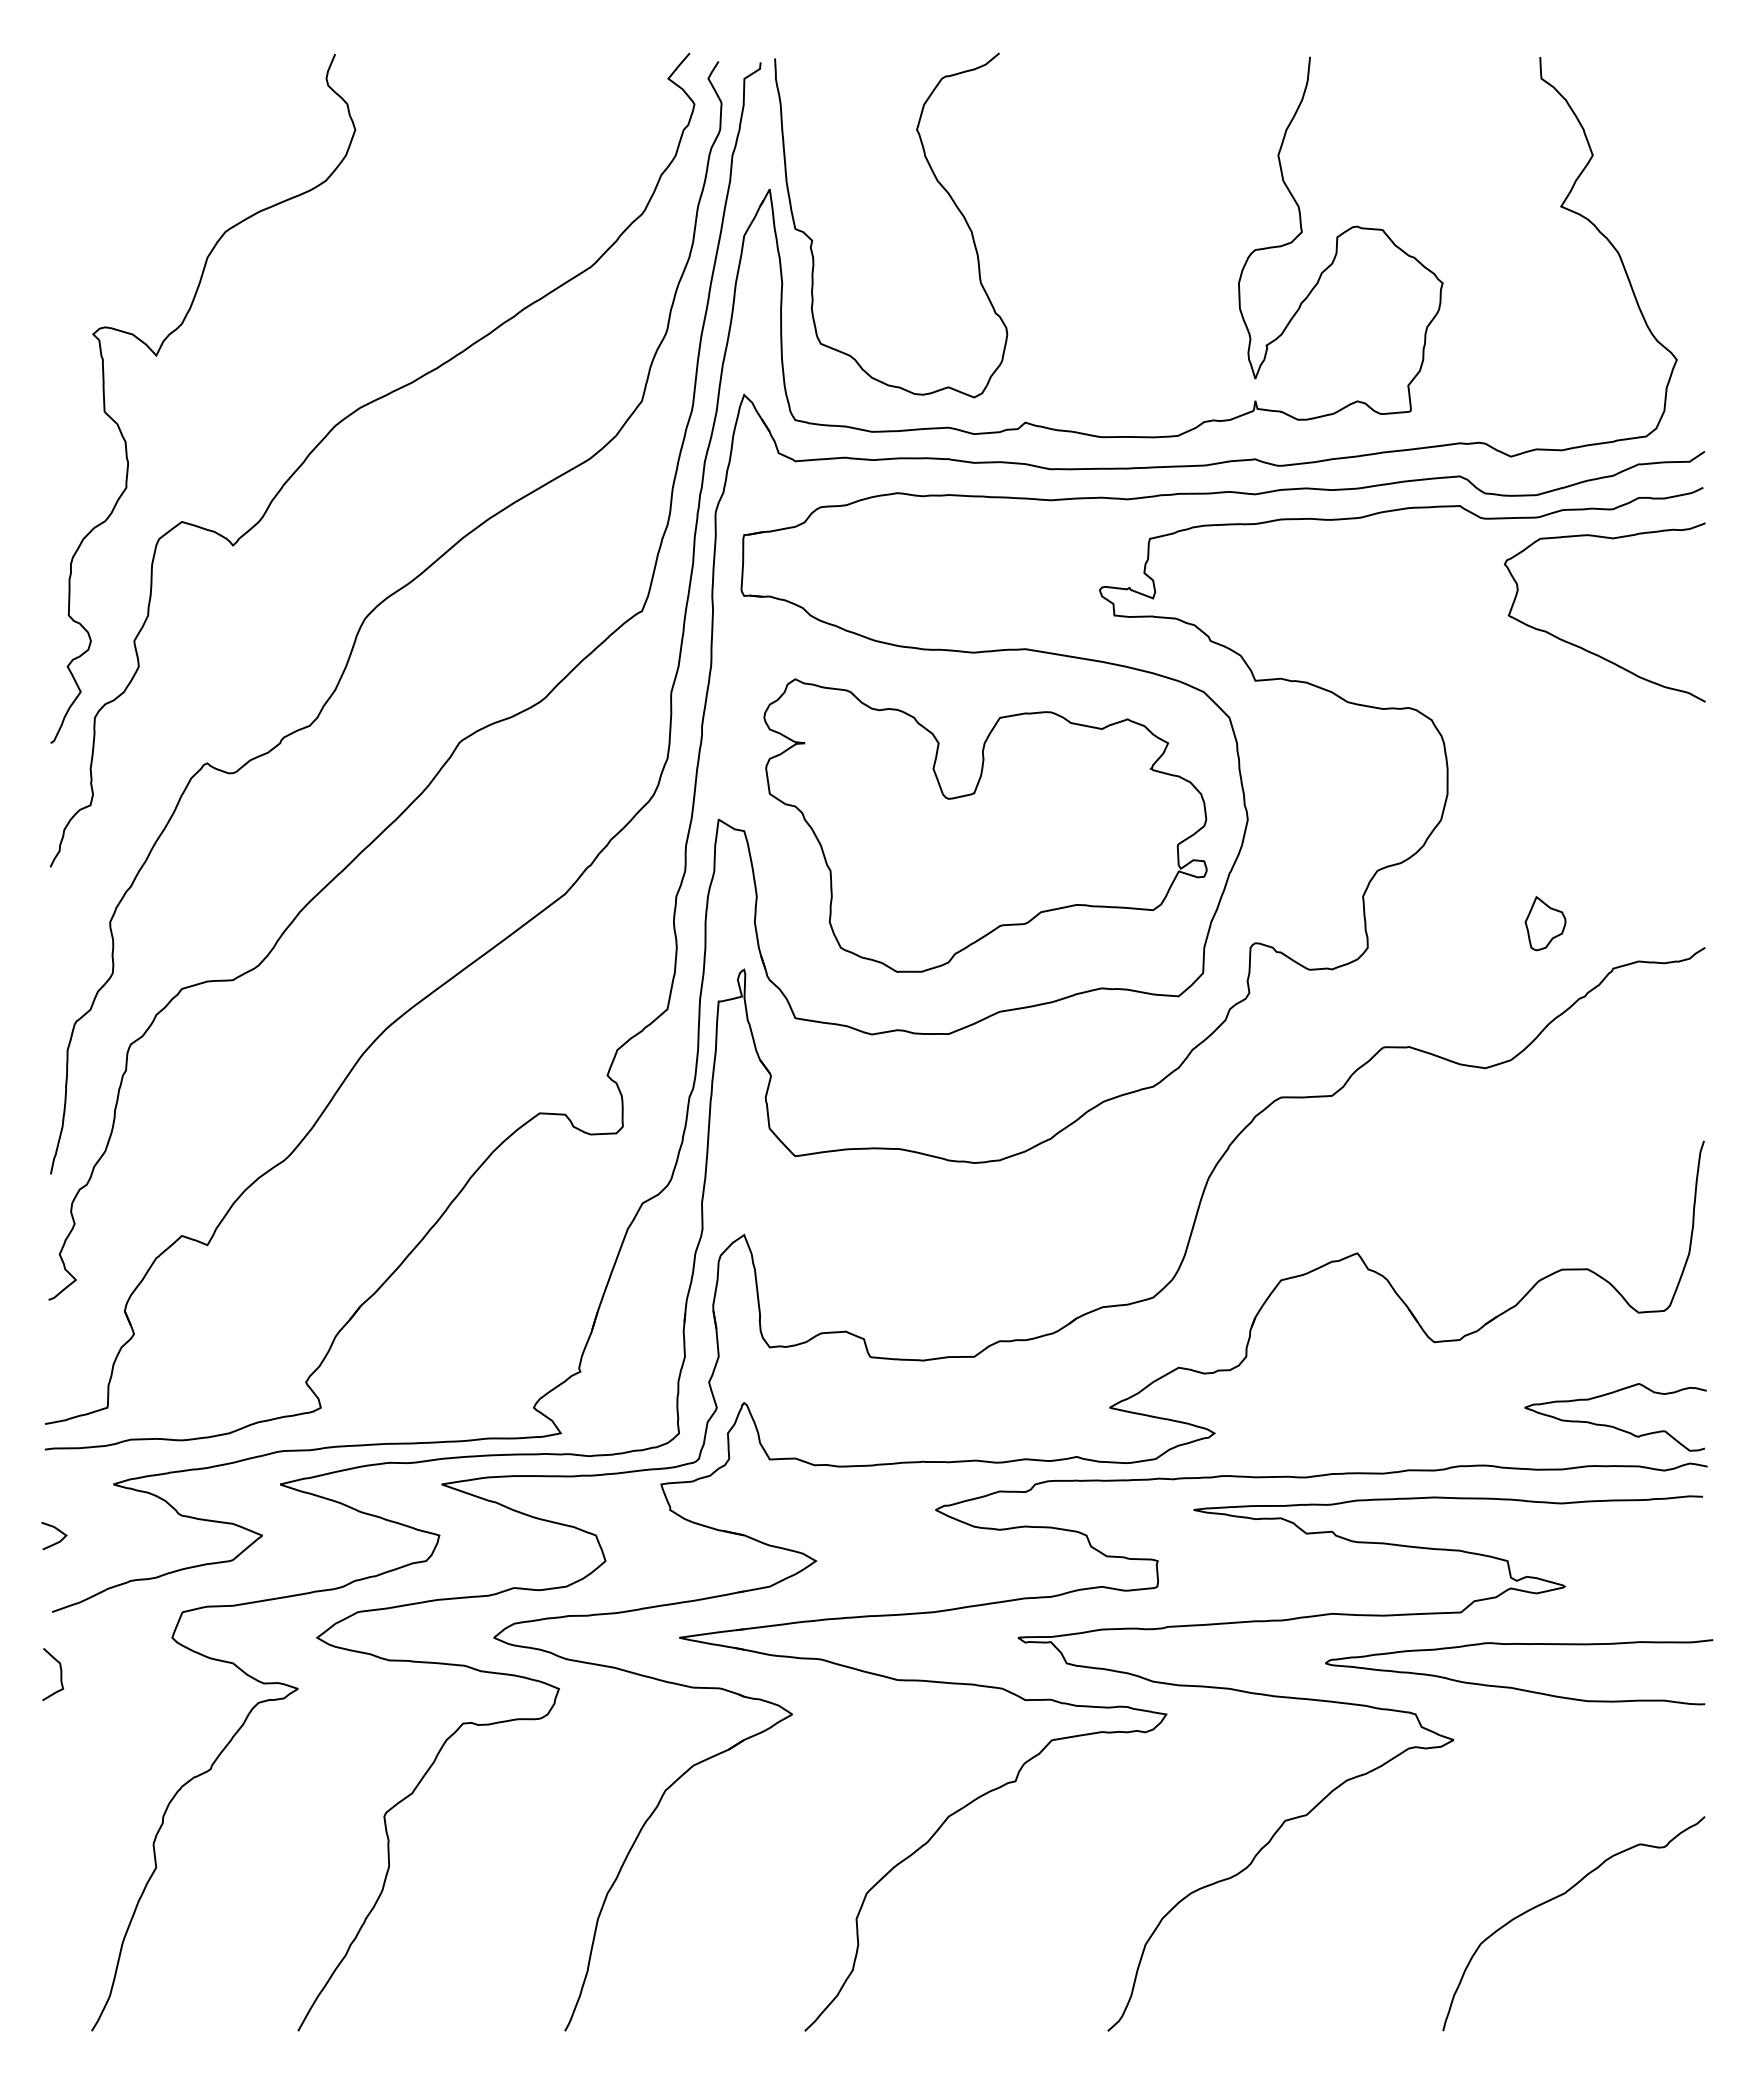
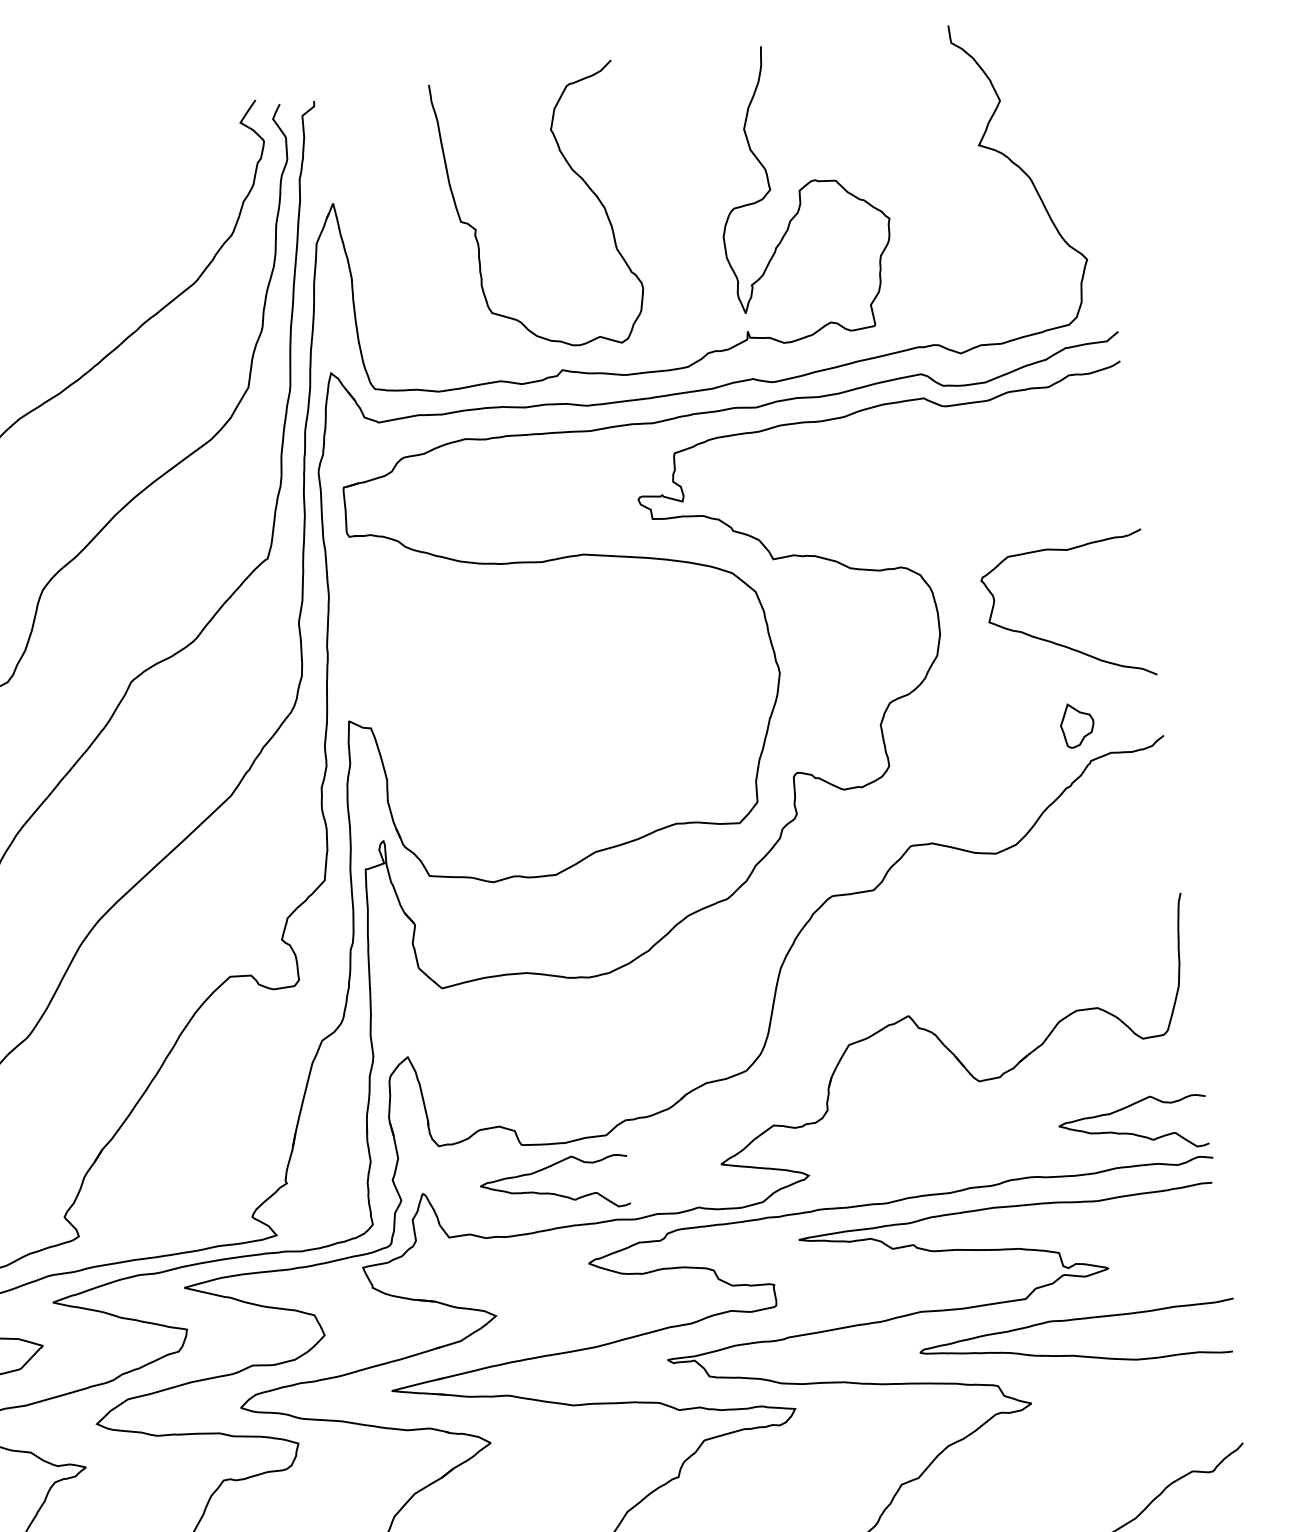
curve: (936, 181) -> (571, 170), moved
curve: (1591, 651) -> (1059, 643), moved
part: (985, 825) -> (566, 701), removed
part: (1545, 923) -> (1077, 725), moved
curve: (901, 1419) -> (552, 1193), added

